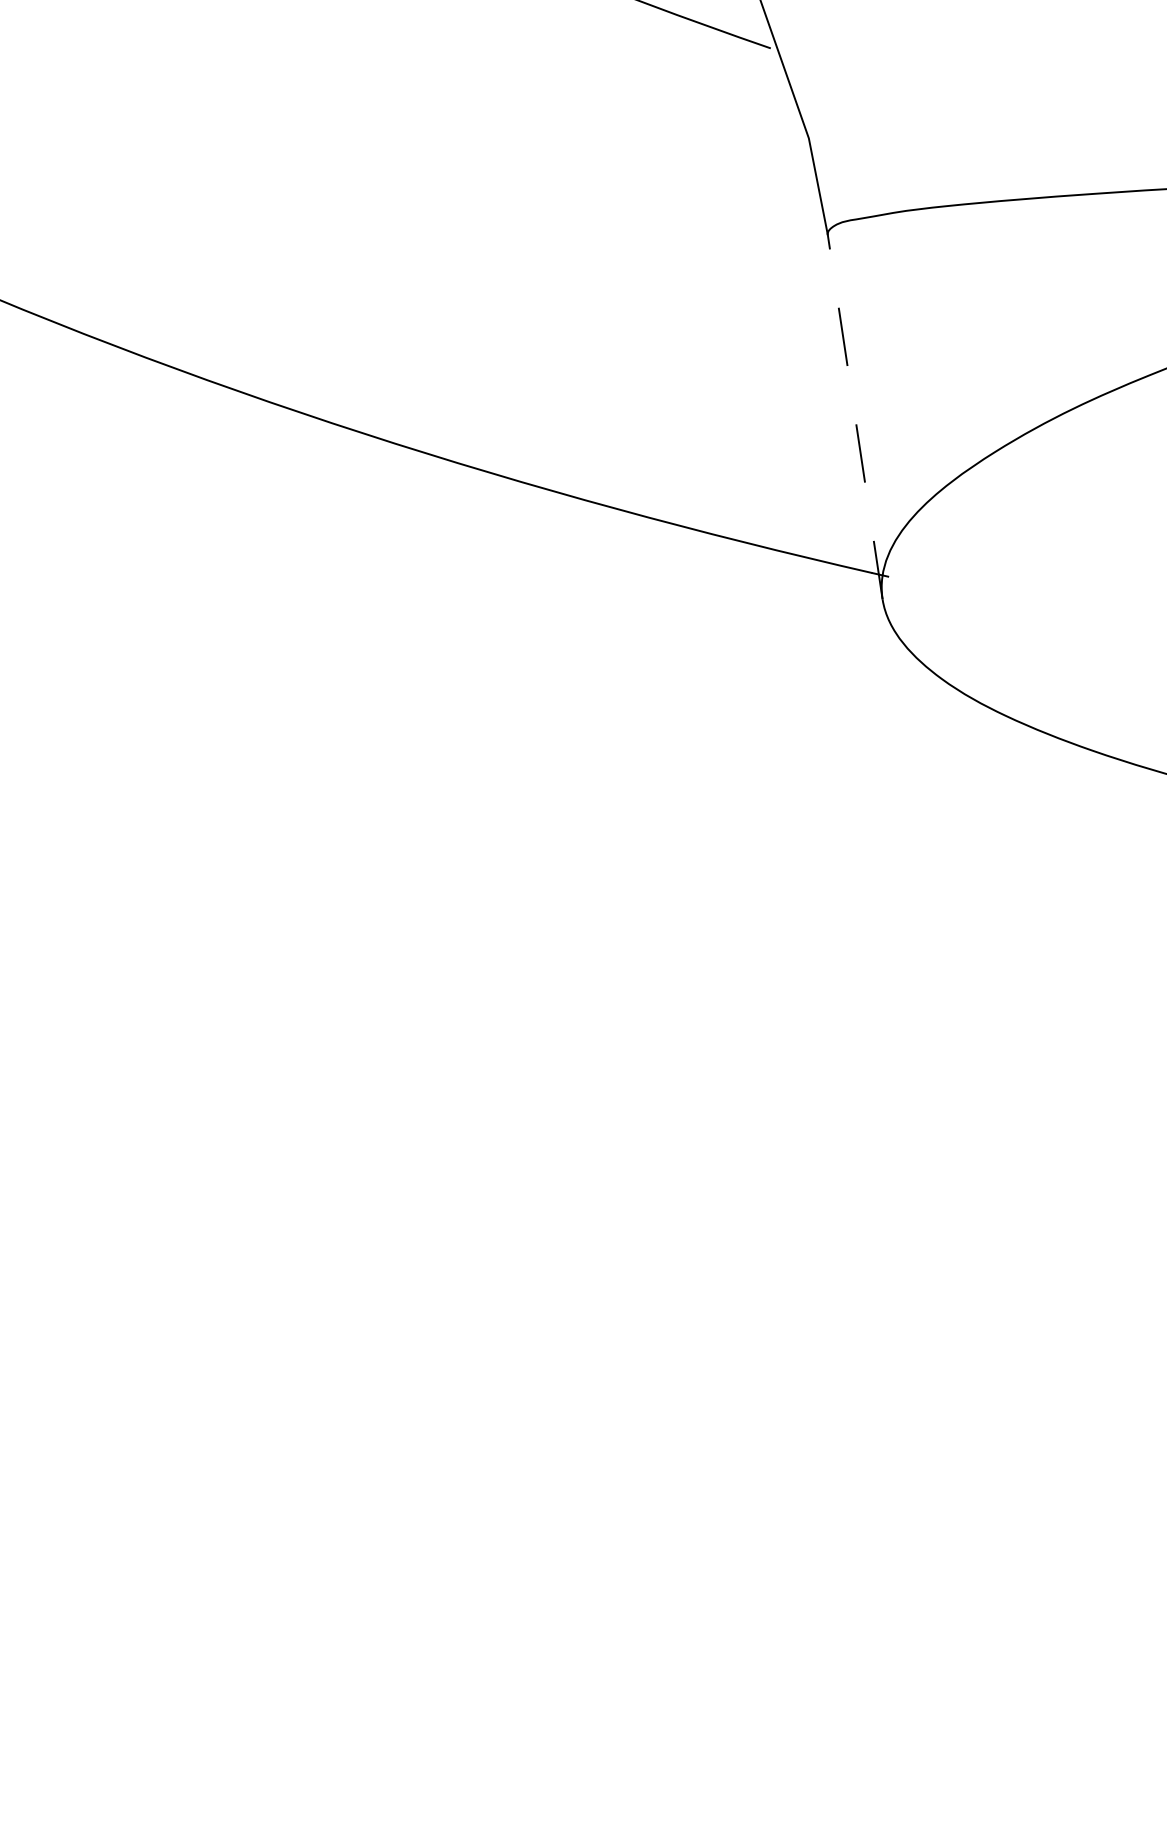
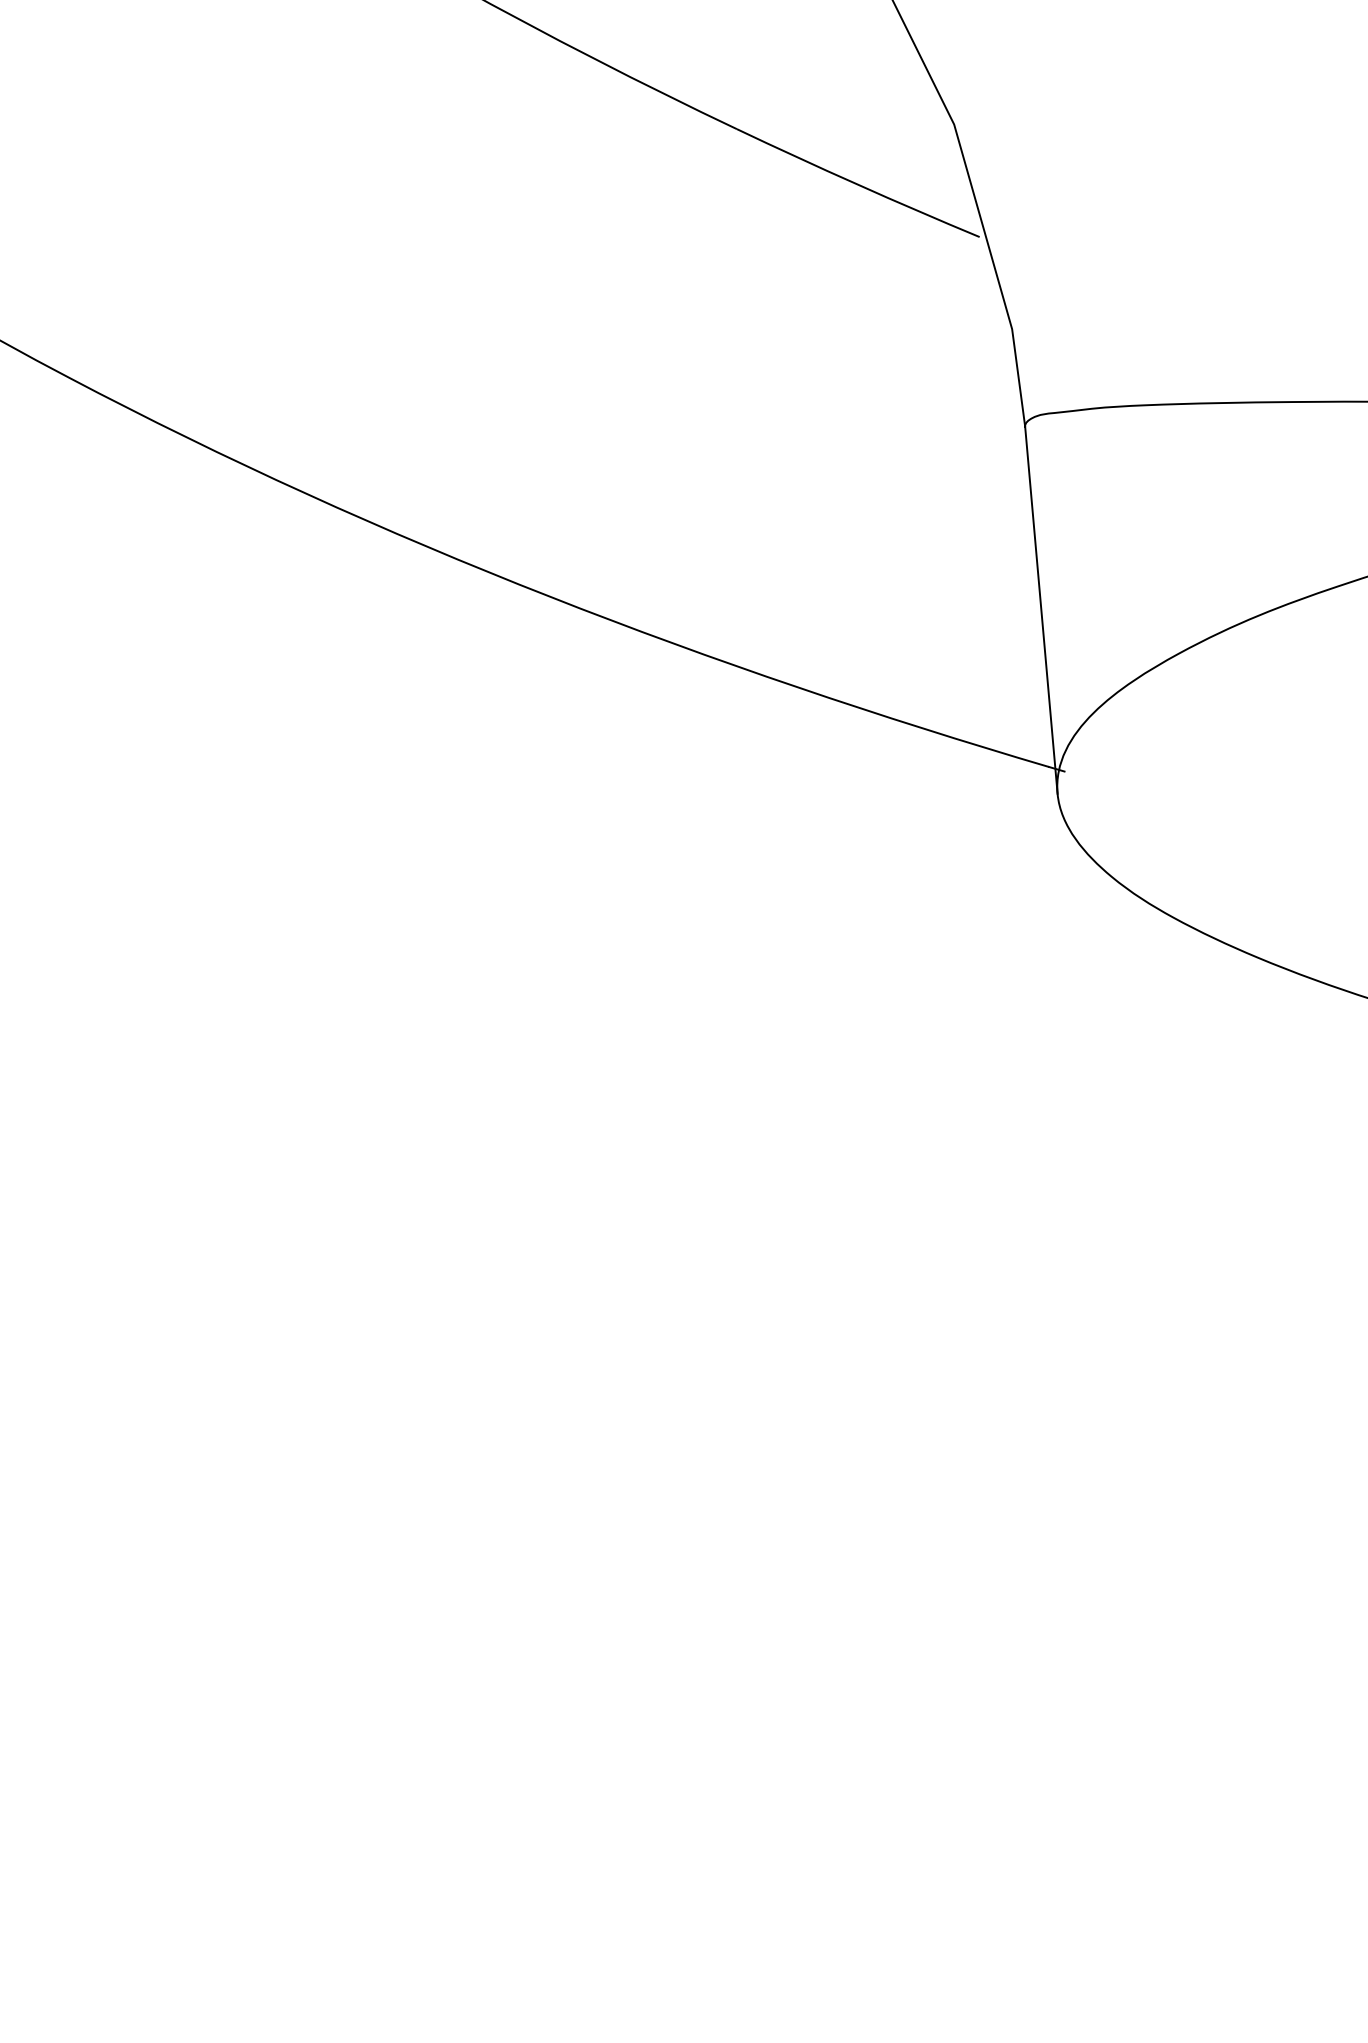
line: (855, 416) -> (1041, 609), dashed -> solid

